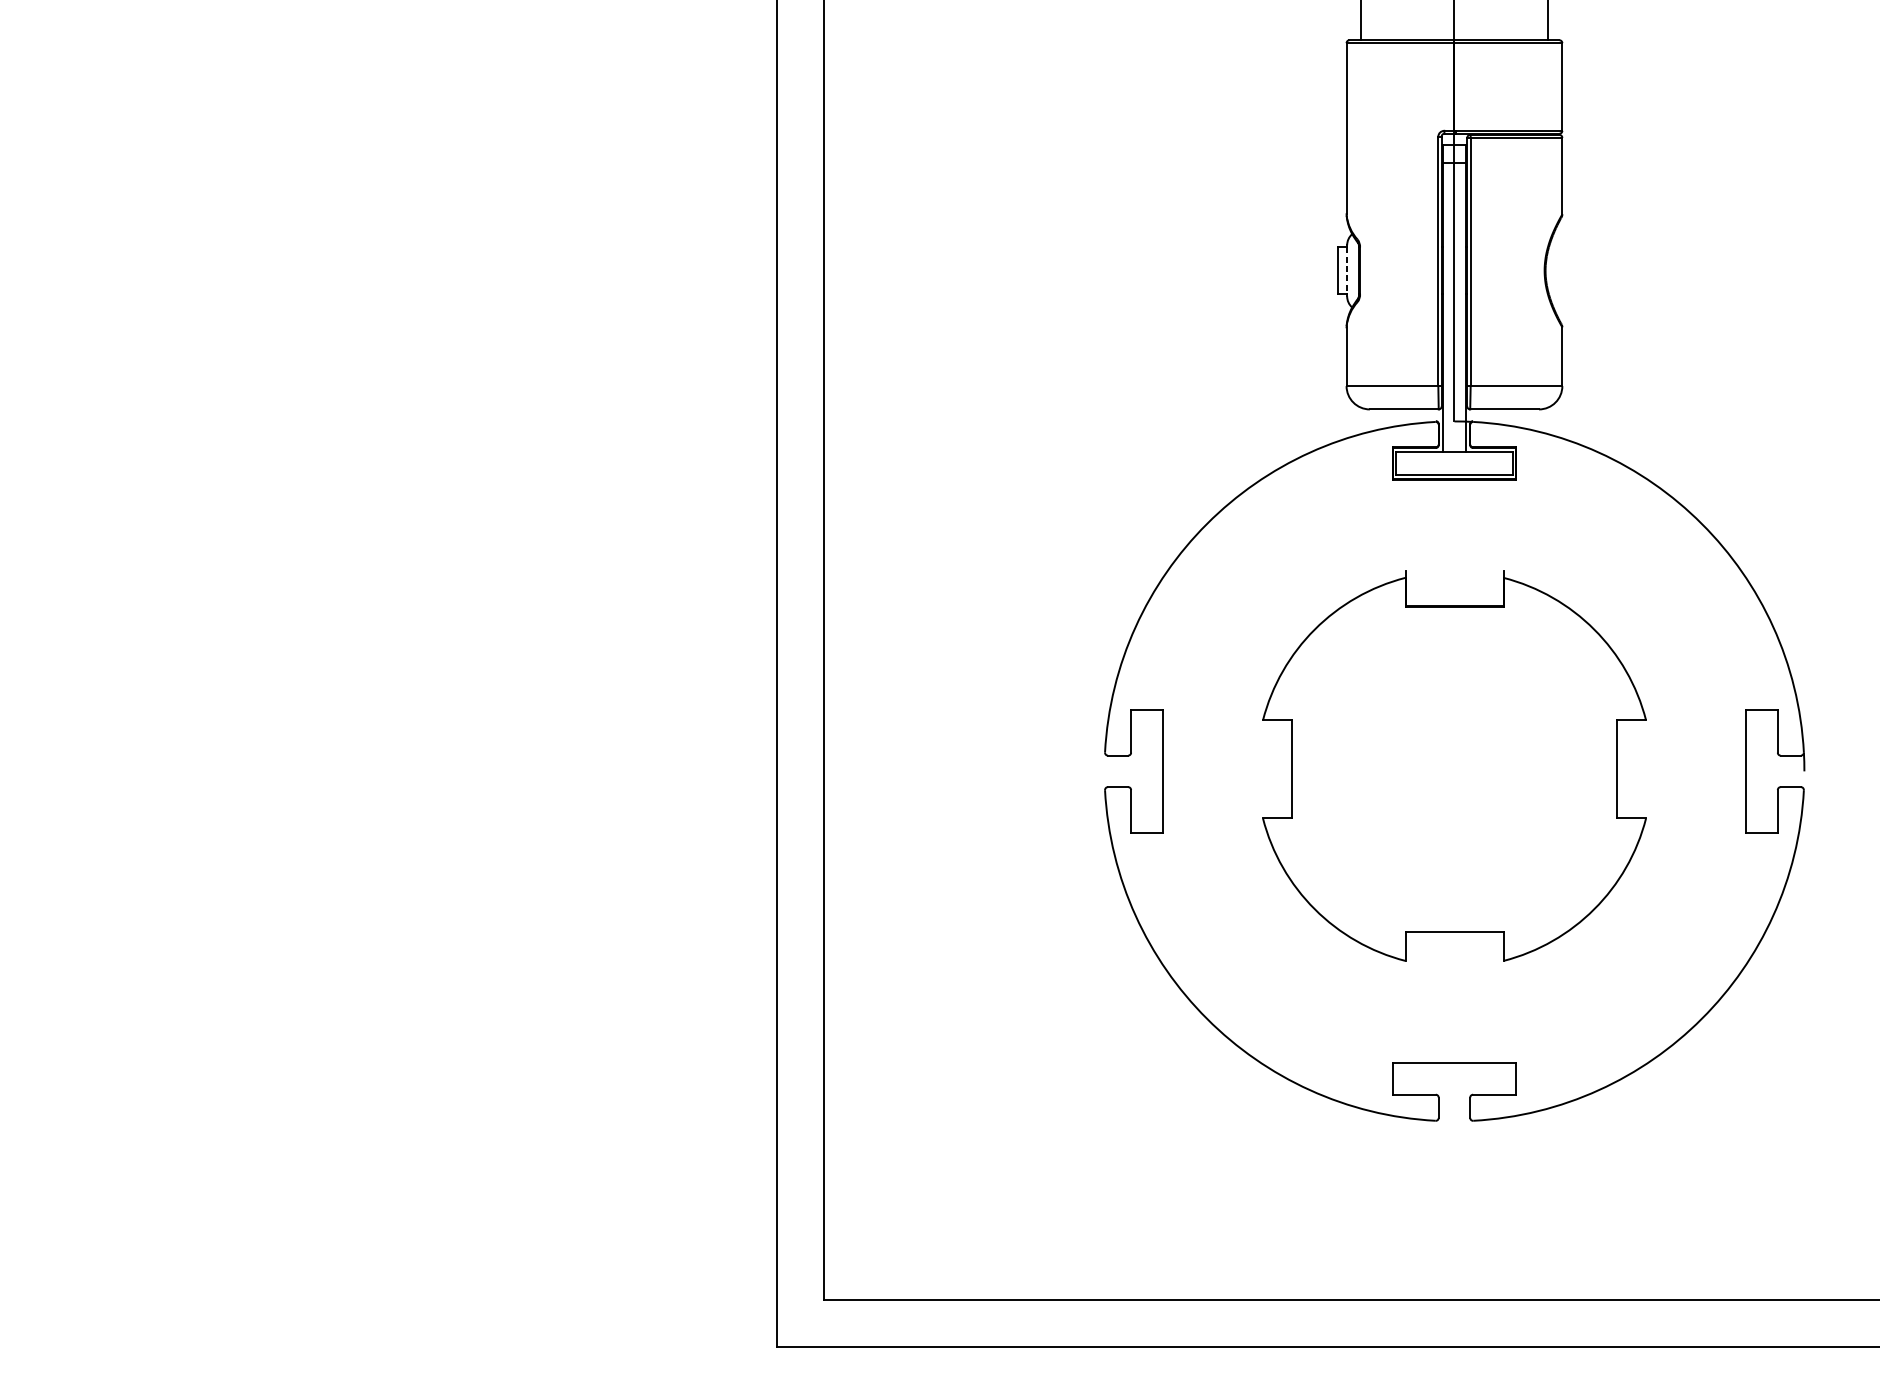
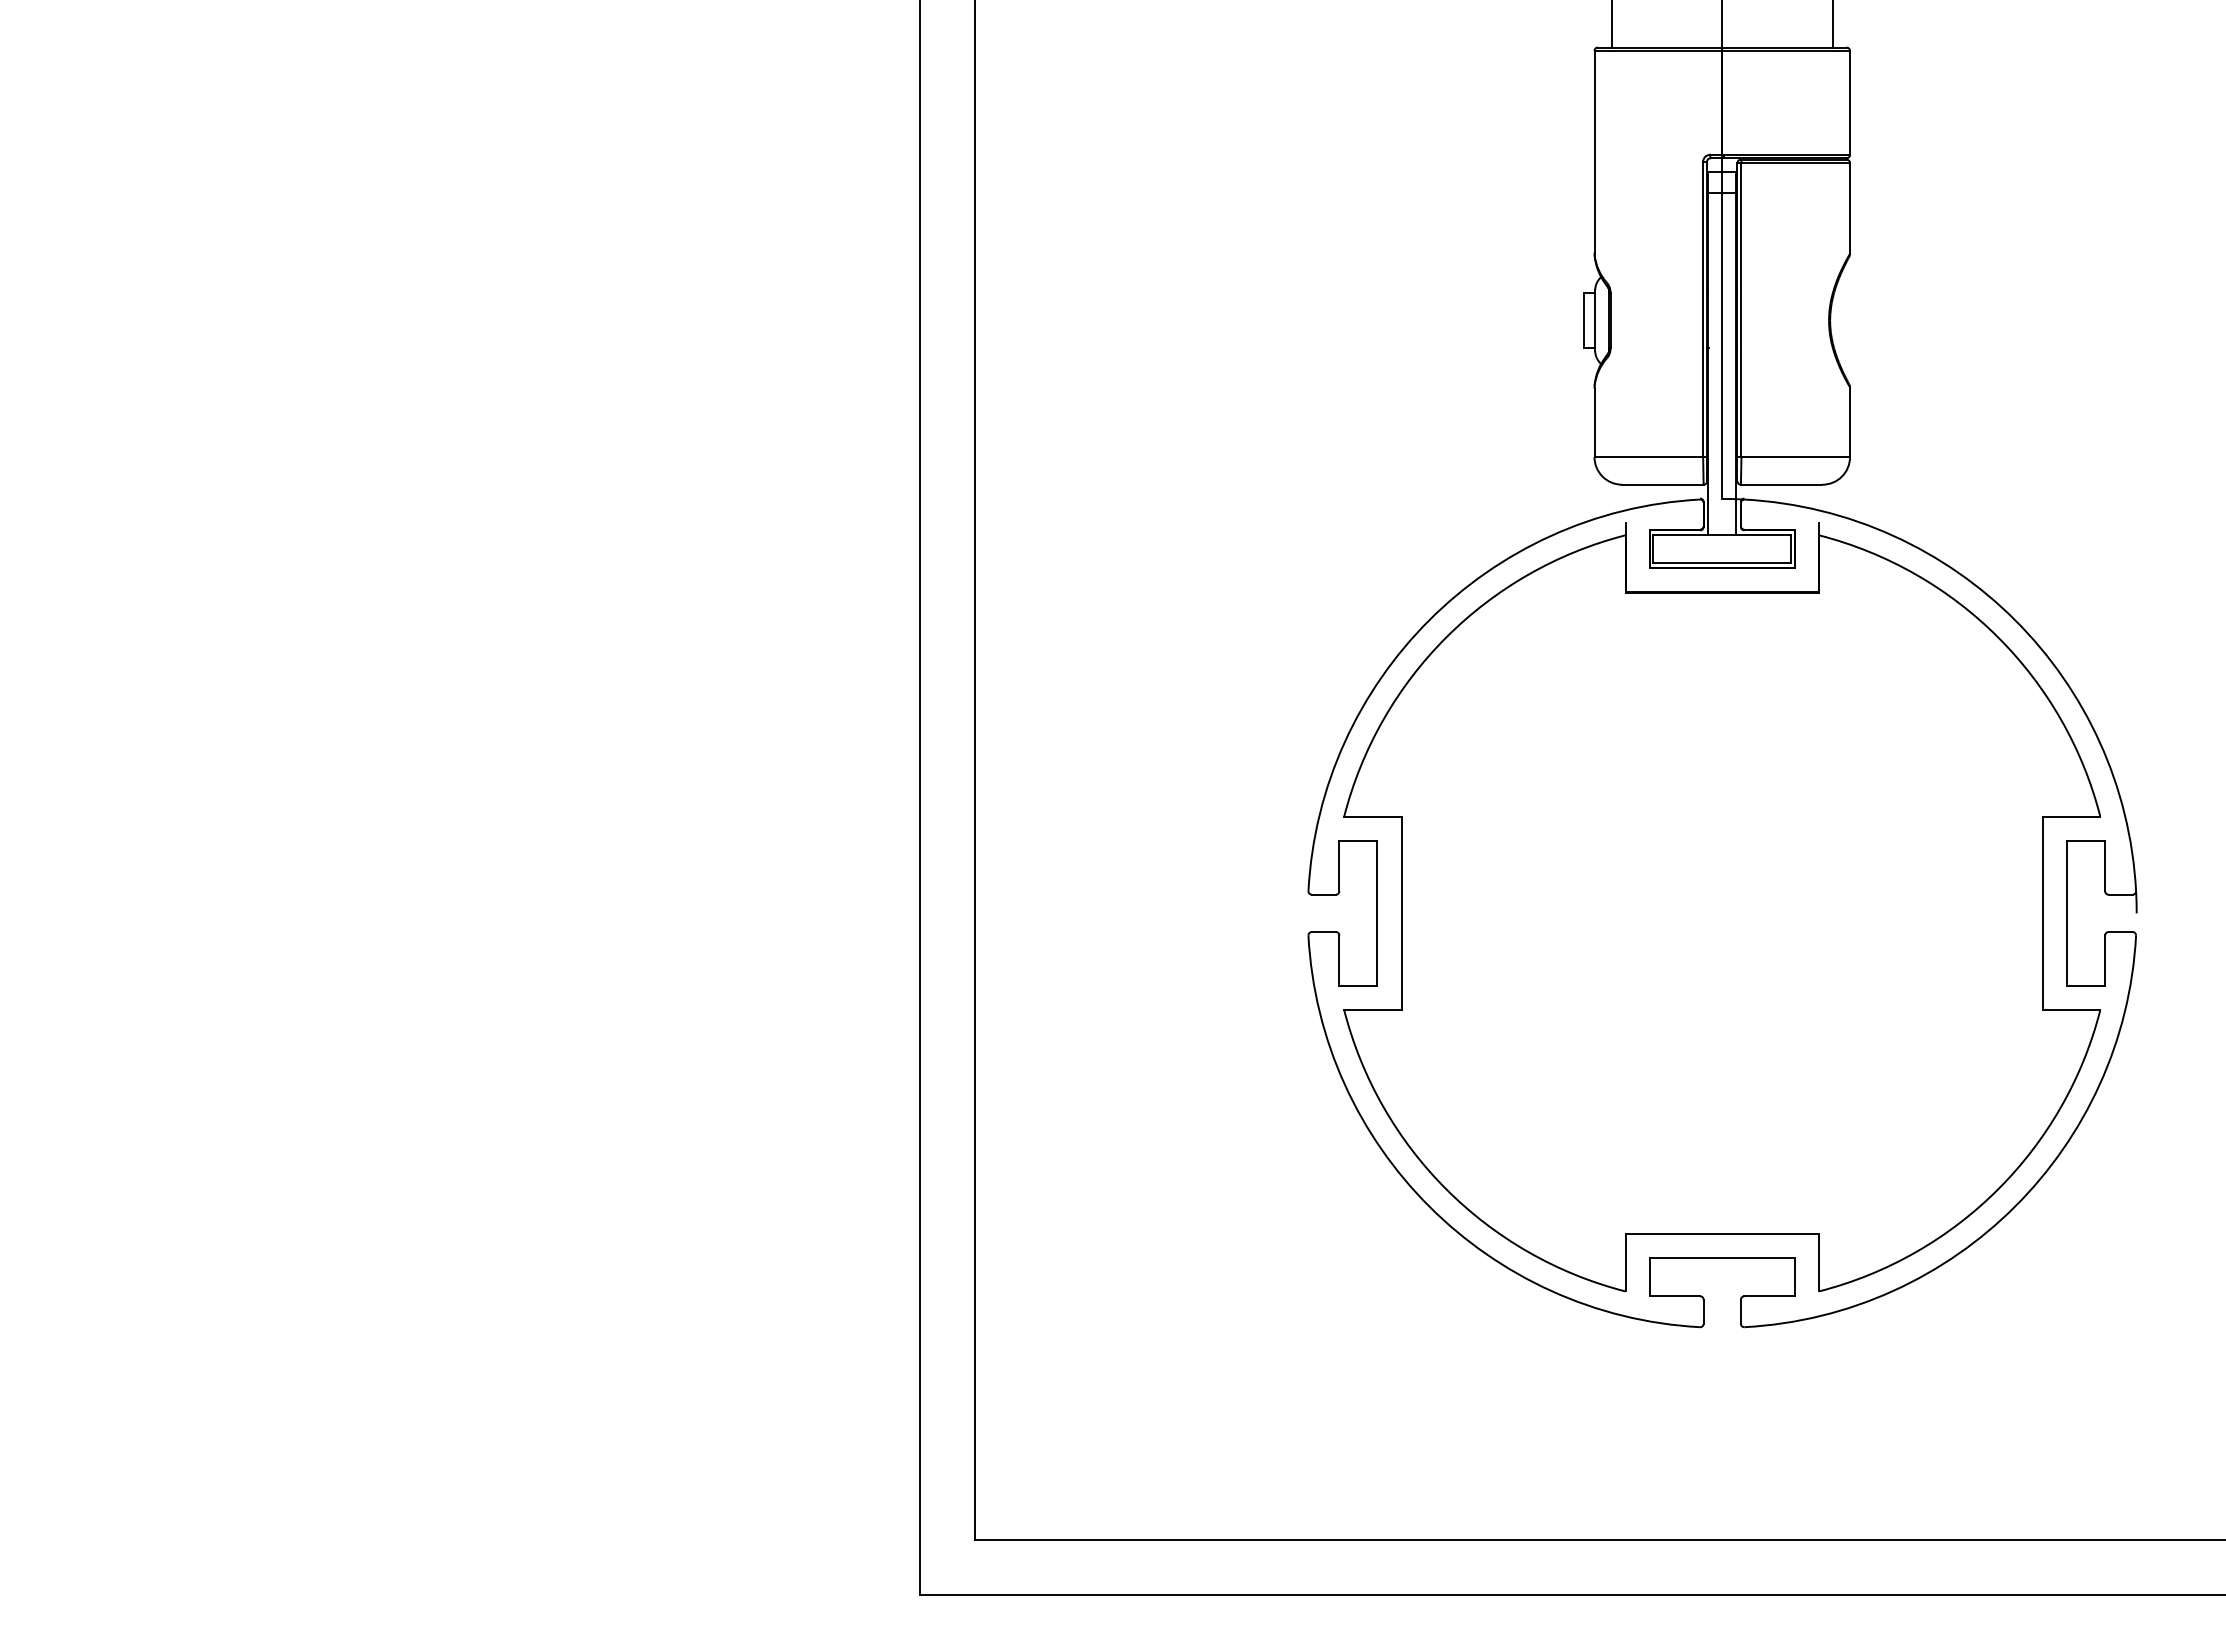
line: (1347, 270) -> (1595, 320), dashed -> solid
part: (1454, 766) -> (1722, 907), size x1.67

